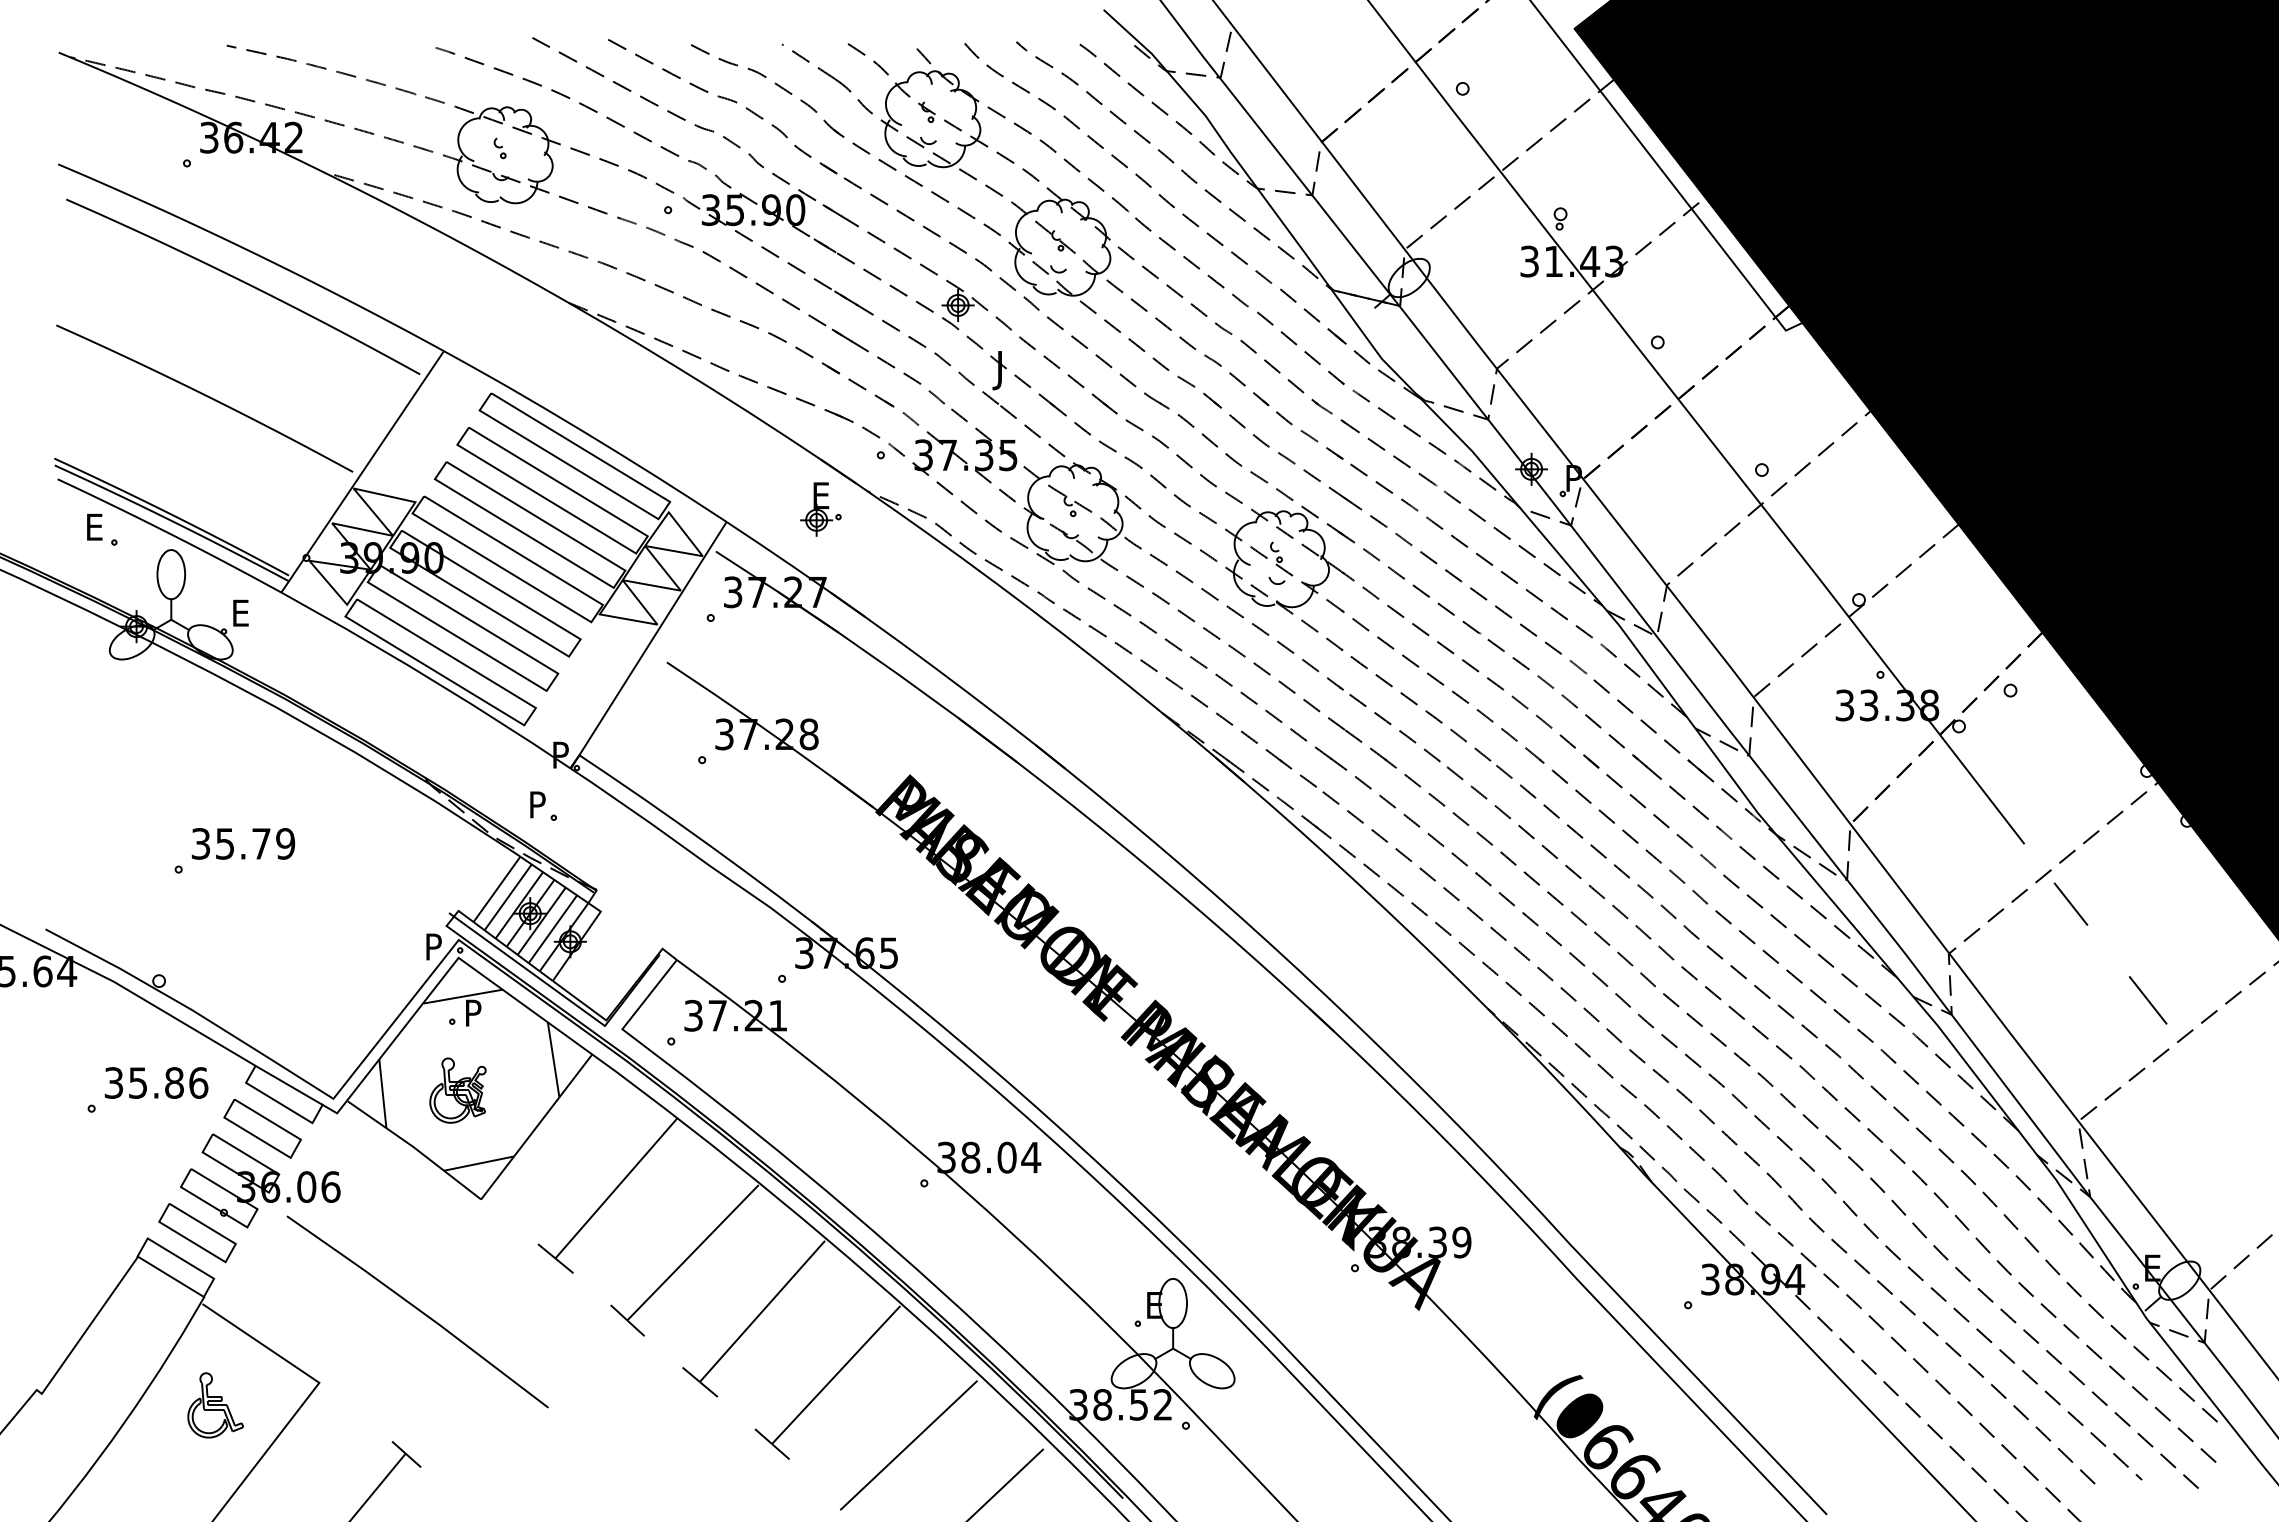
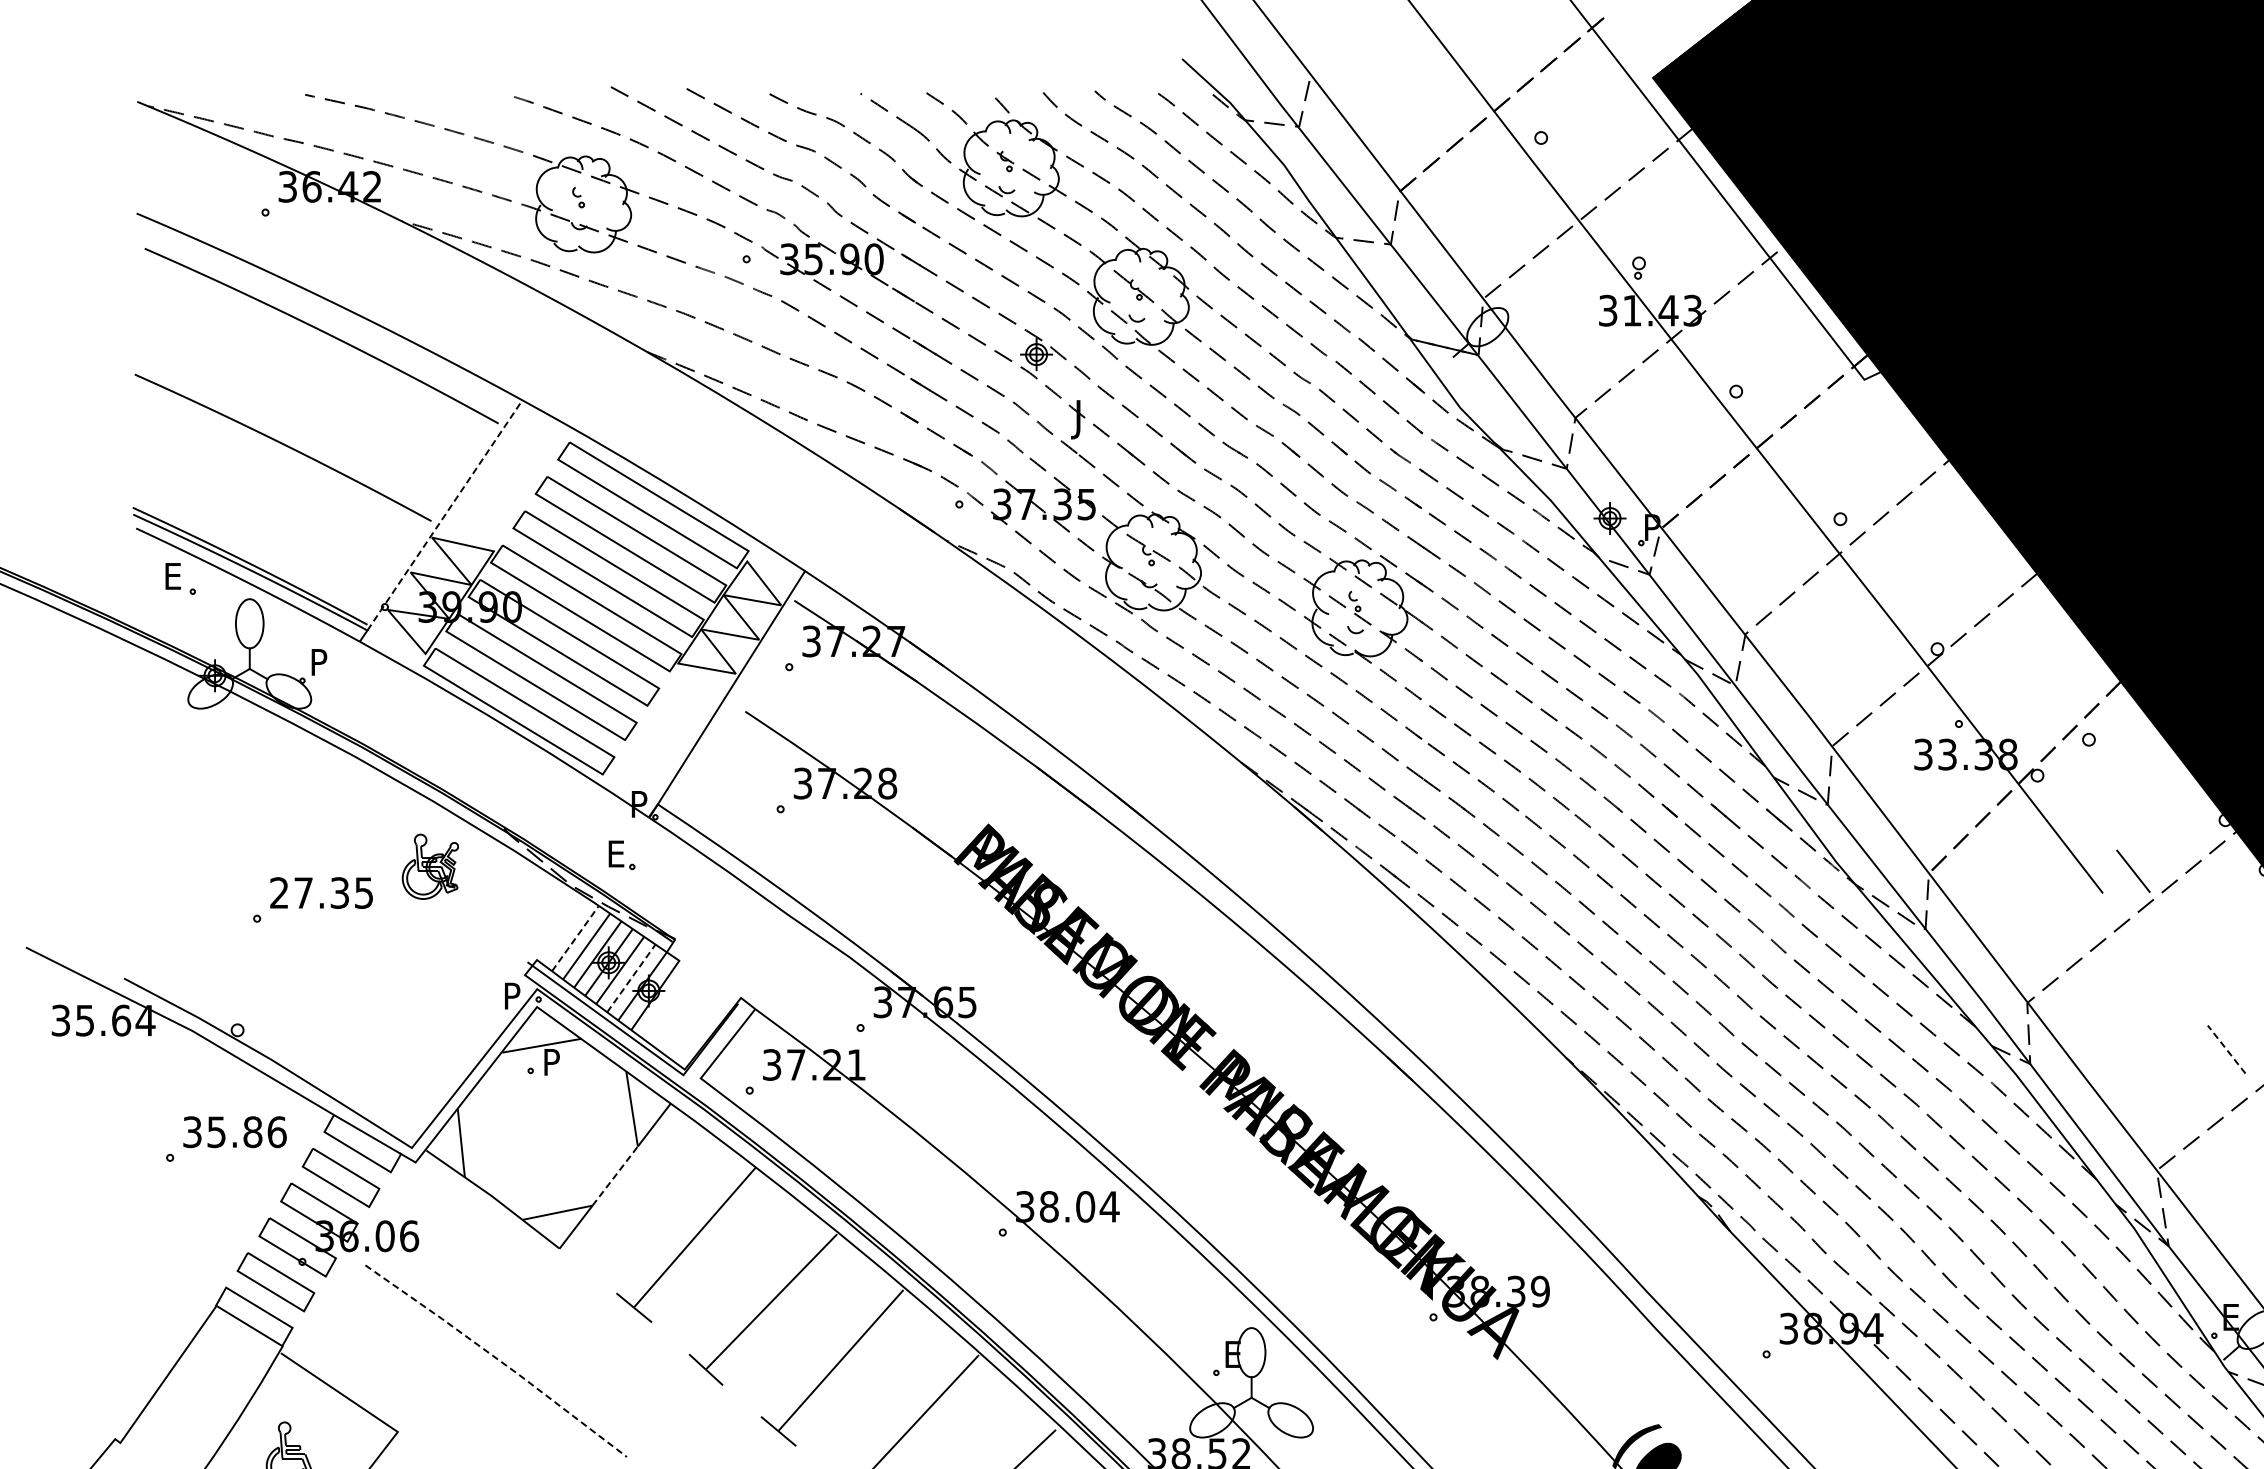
line: (366, 466) -> (444, 515), solid -> dashed
part: (820, 509) -> (898, 558), removed
text: (242, 612) -> (320, 661), E -> P
text: (539, 804) -> (617, 853), P -> E
text: (243, 843) -> (321, 892), 35.79 -> 27.35
line: (497, 889) -> (575, 938), solid -> dashed
line: (2070, 903) -> (2132, 870), moved
line: (552, 929) -> (630, 978), solid -> dashed
line: (2147, 1000) -> (2225, 1049), solid -> dashed
part: (457, 1090) -> (429, 866), moved
line: (537, 1126) -> (615, 1175), solid -> dashed
line: (419, 1310) -> (497, 1359), solid -> dashed

